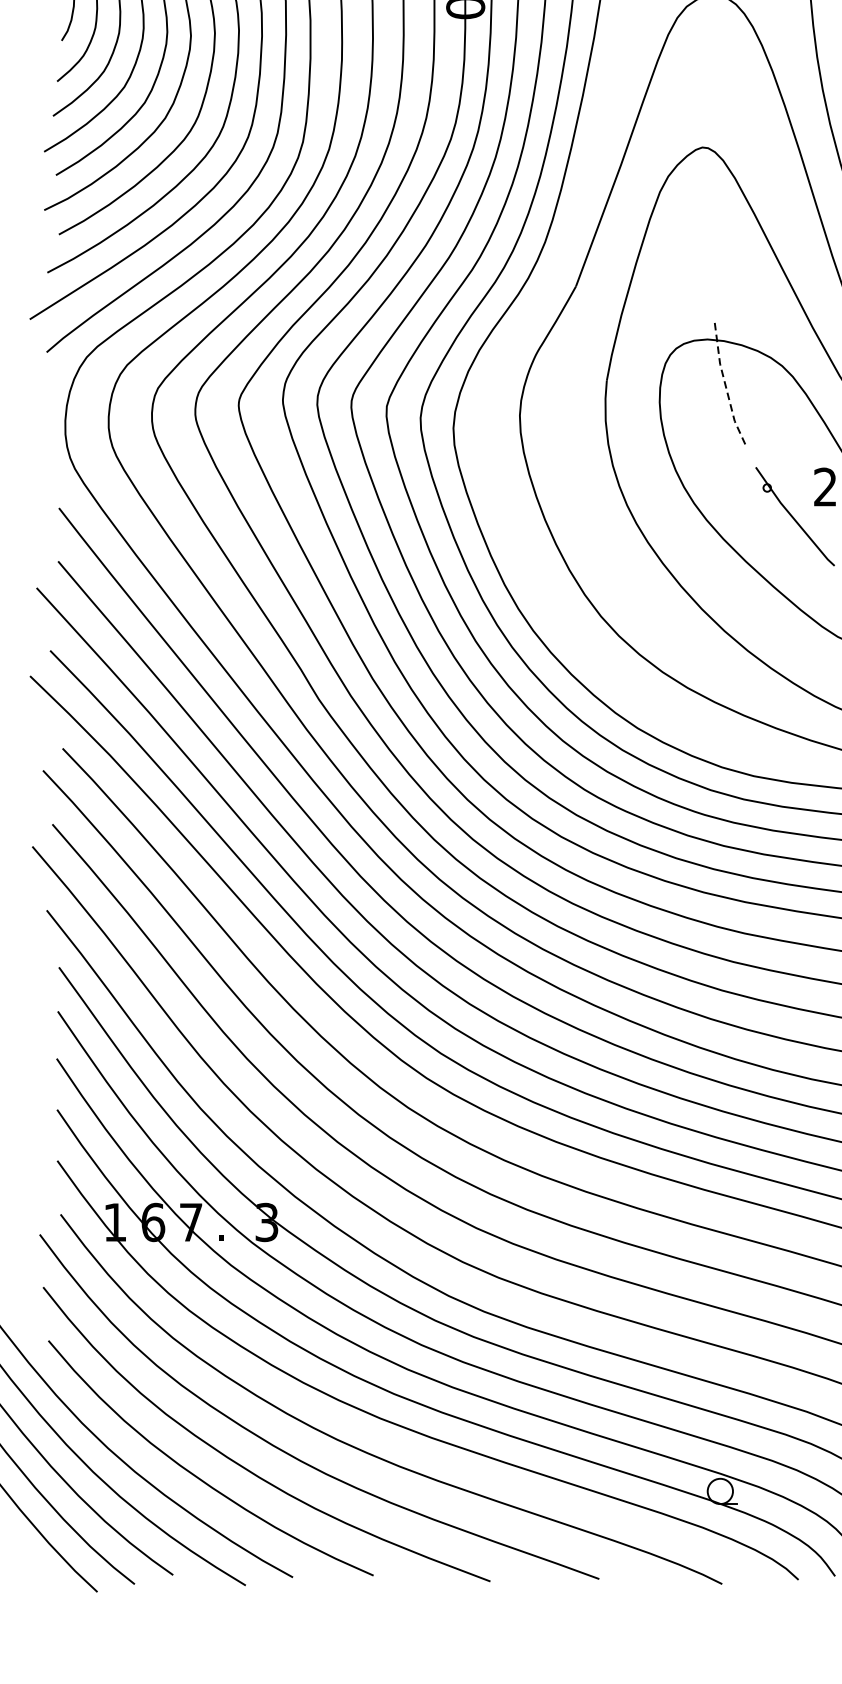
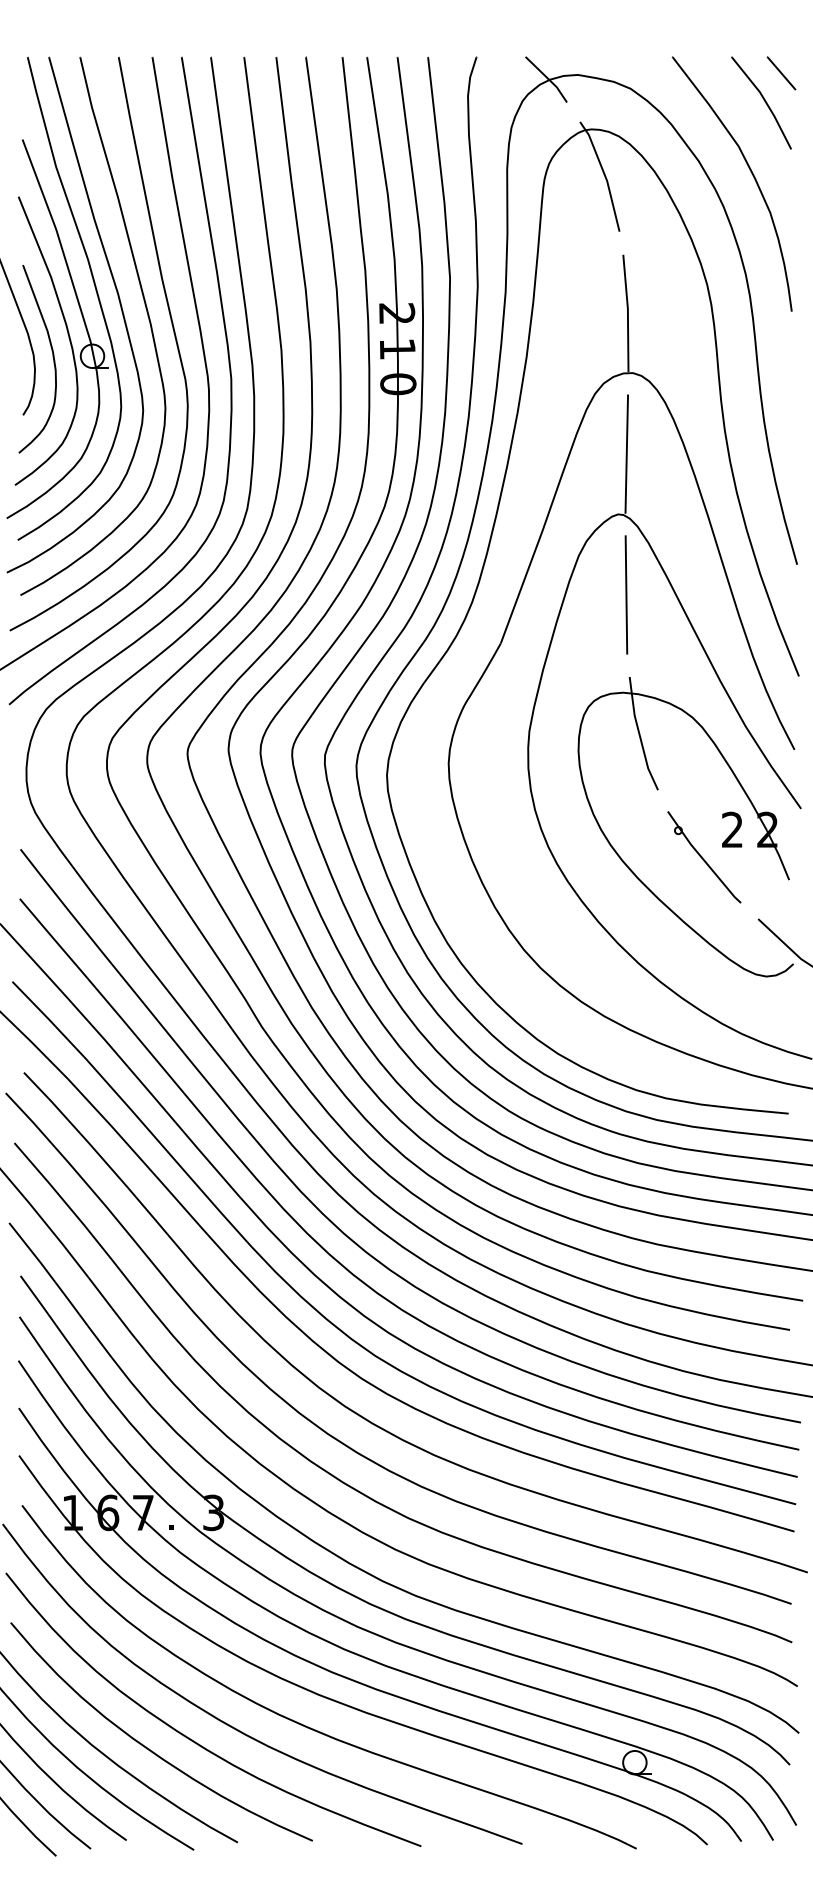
line: (711, 81) -> (626, 453), added
line: (711, 233) -> (626, 594), added
line: (725, 384) -> (639, 734), dashed -> solid

